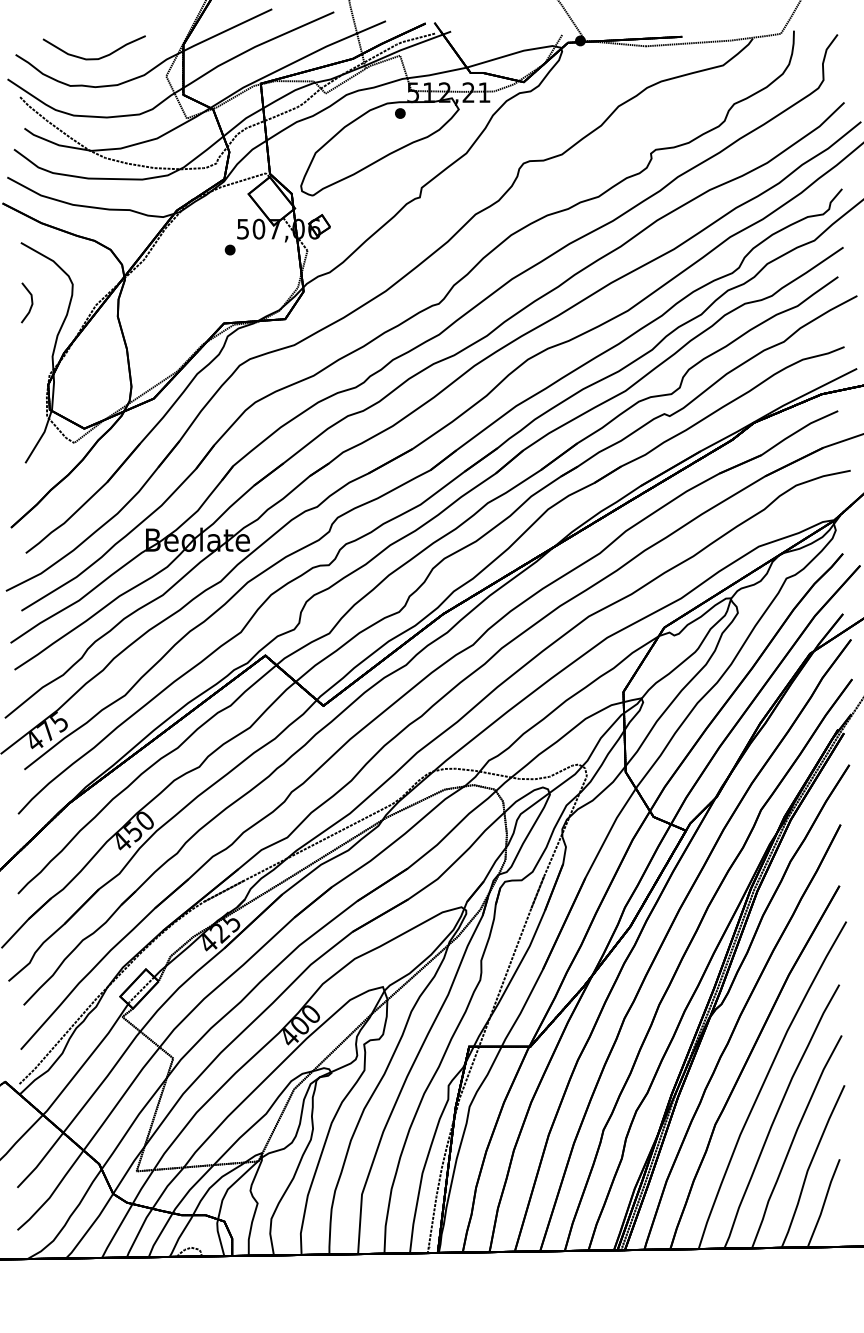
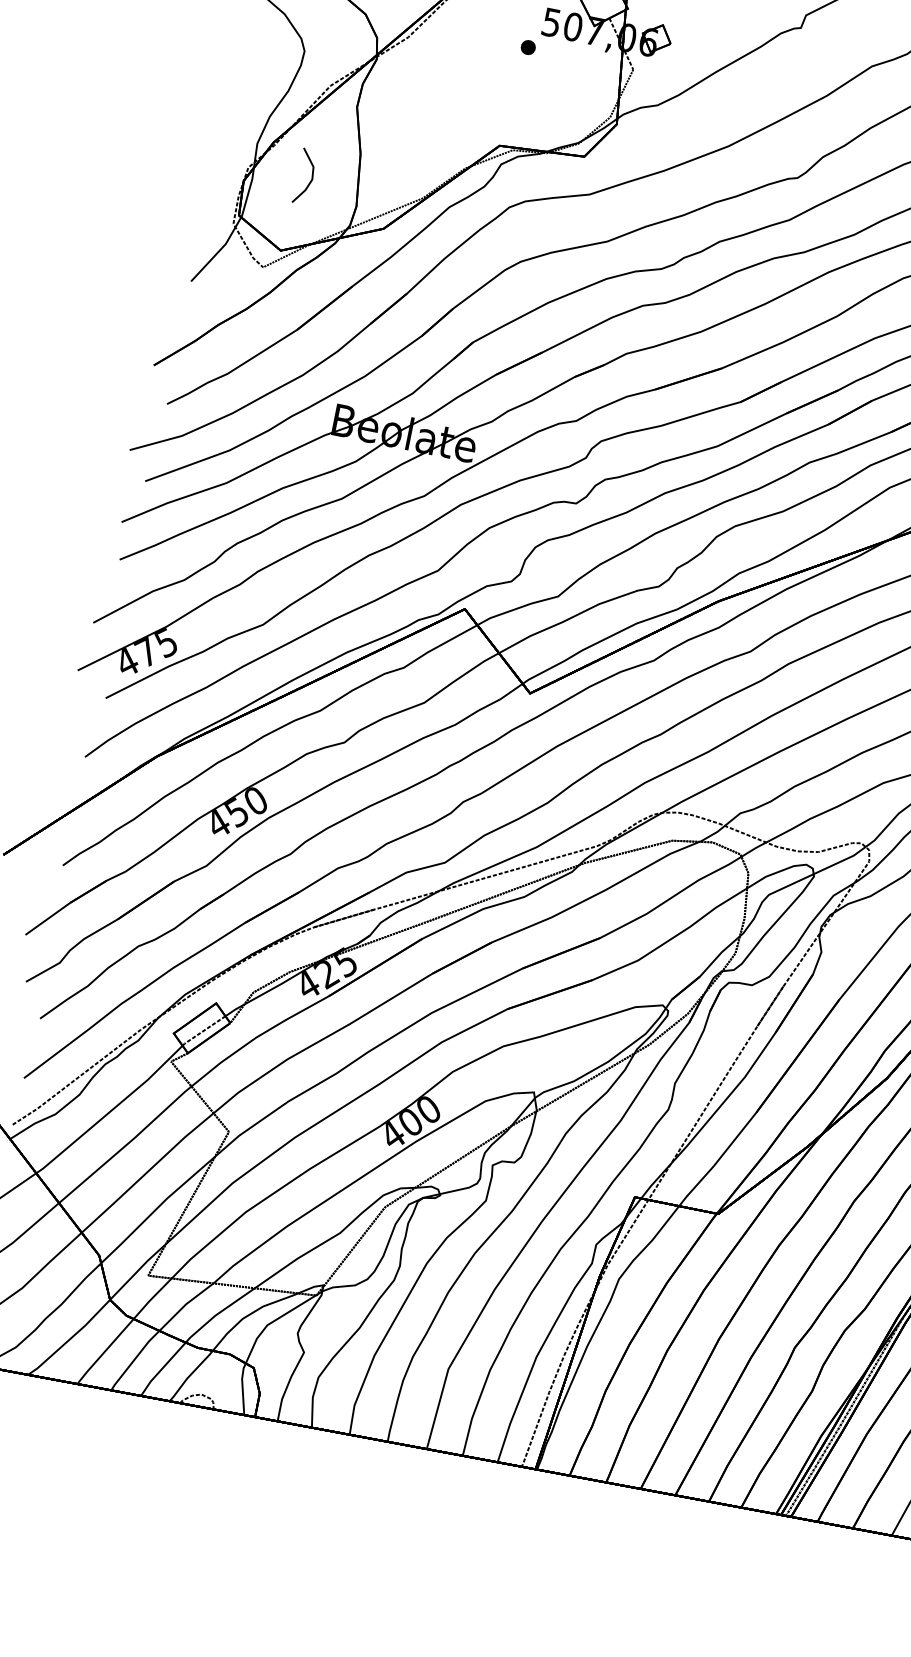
line: (31, 302) -> (311, 177), moved

